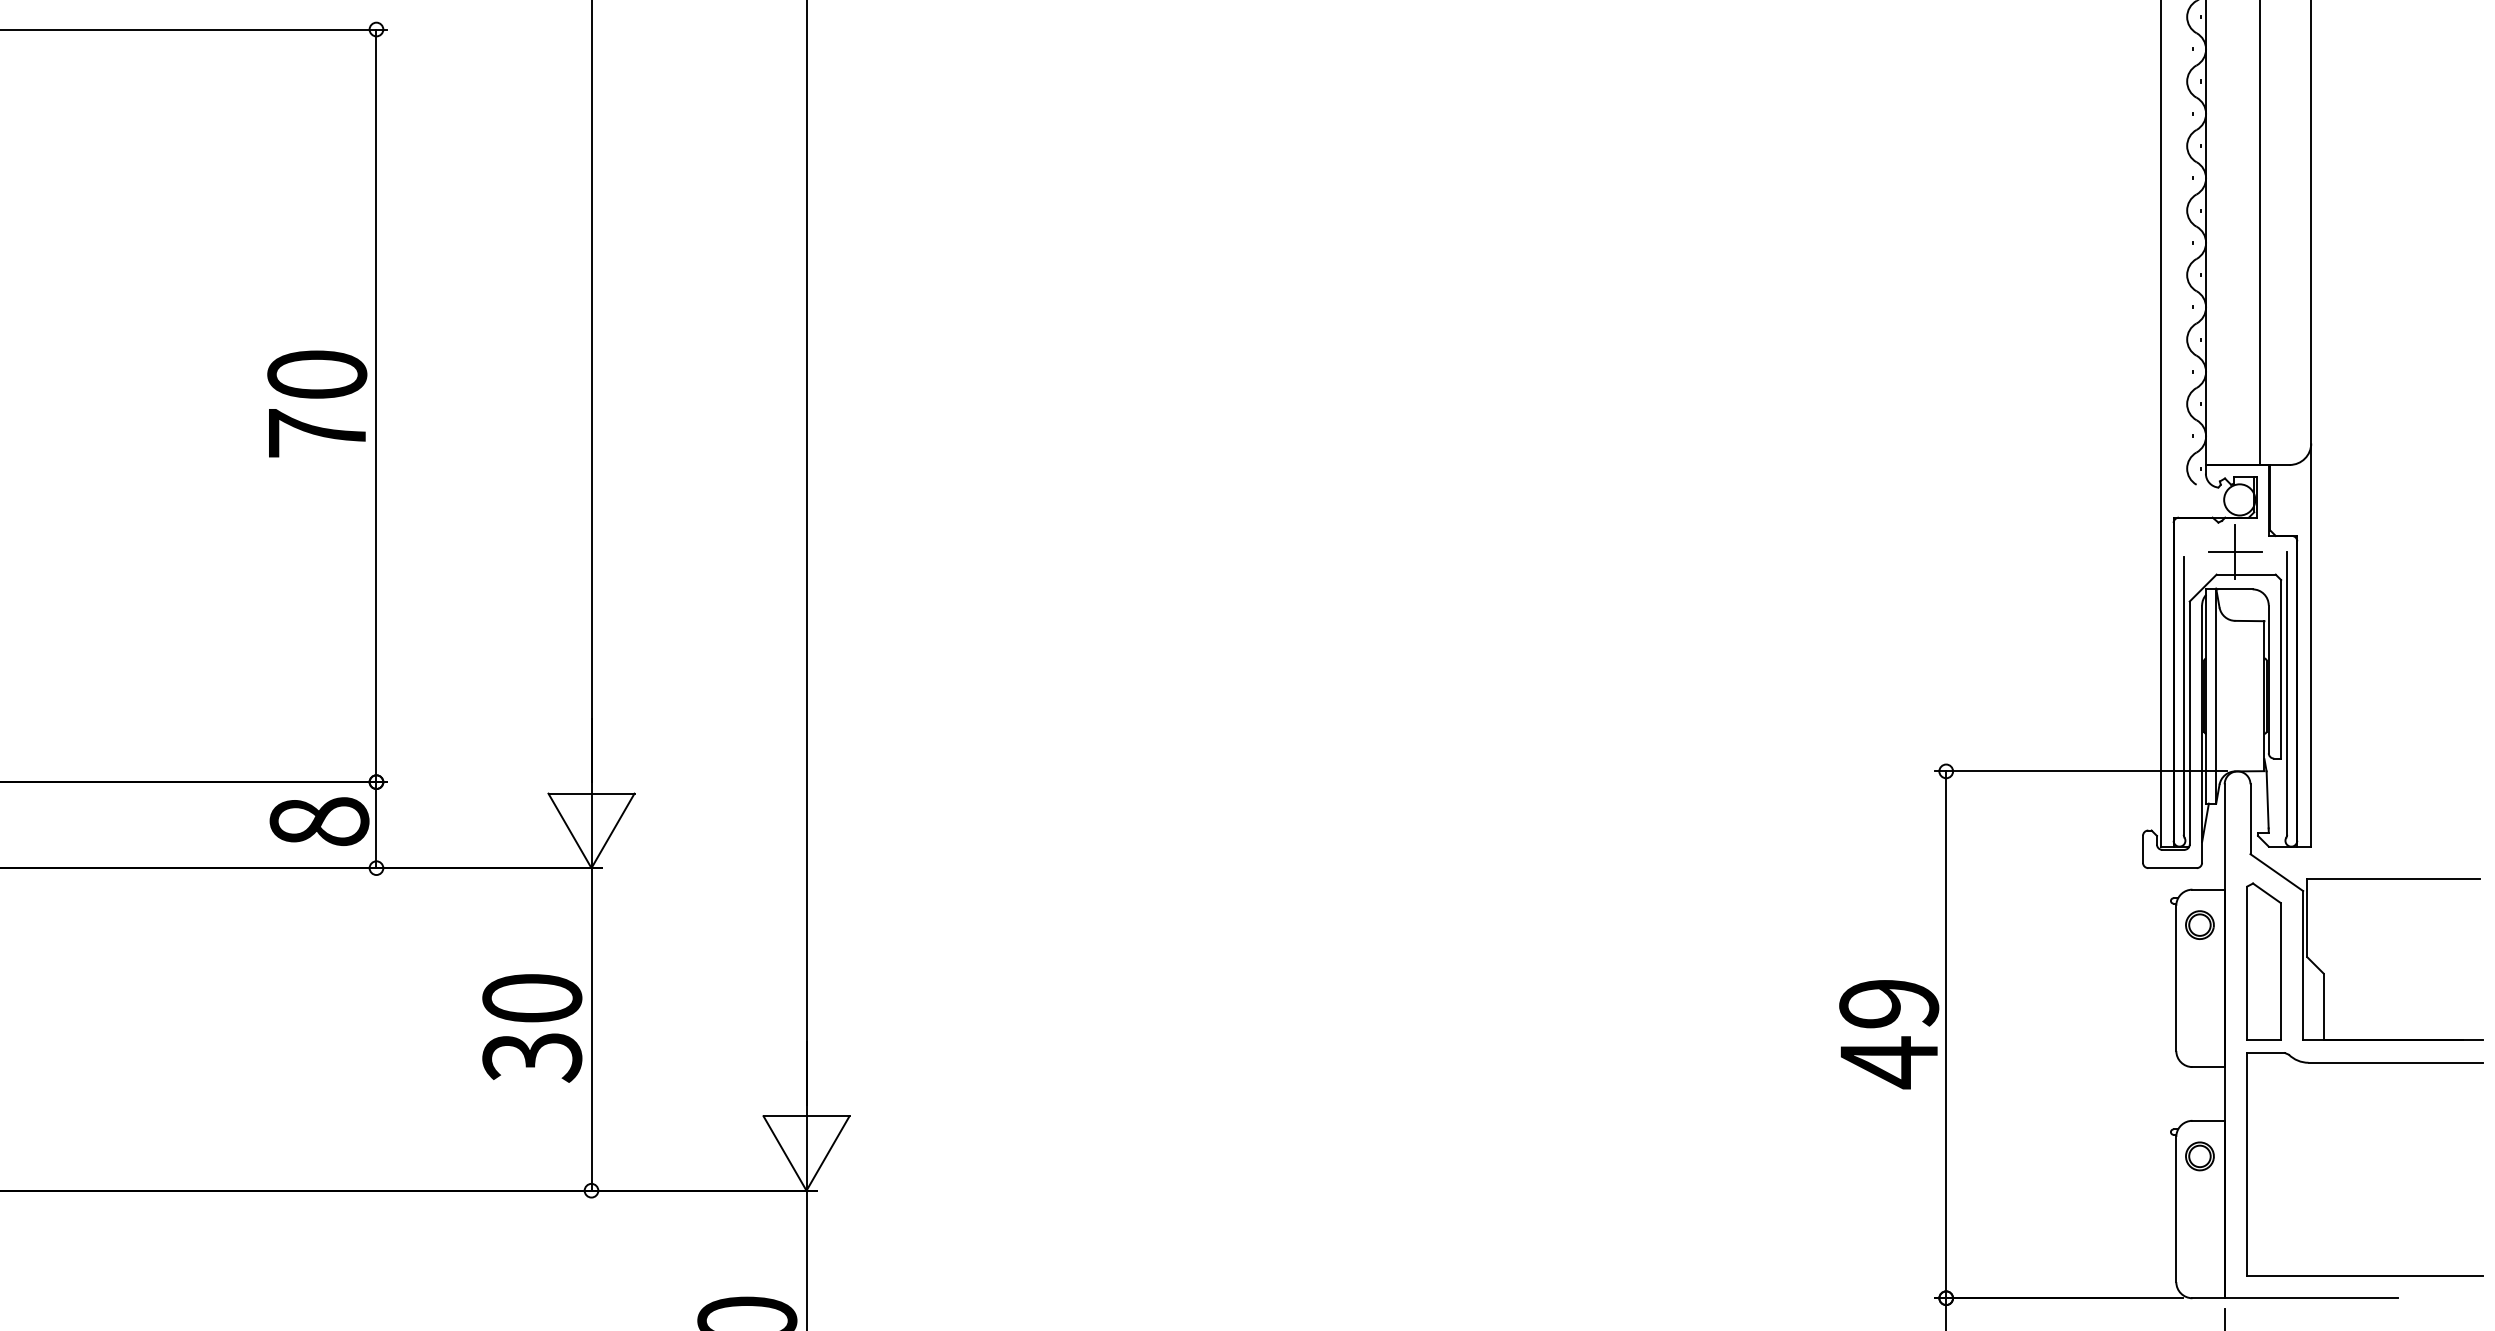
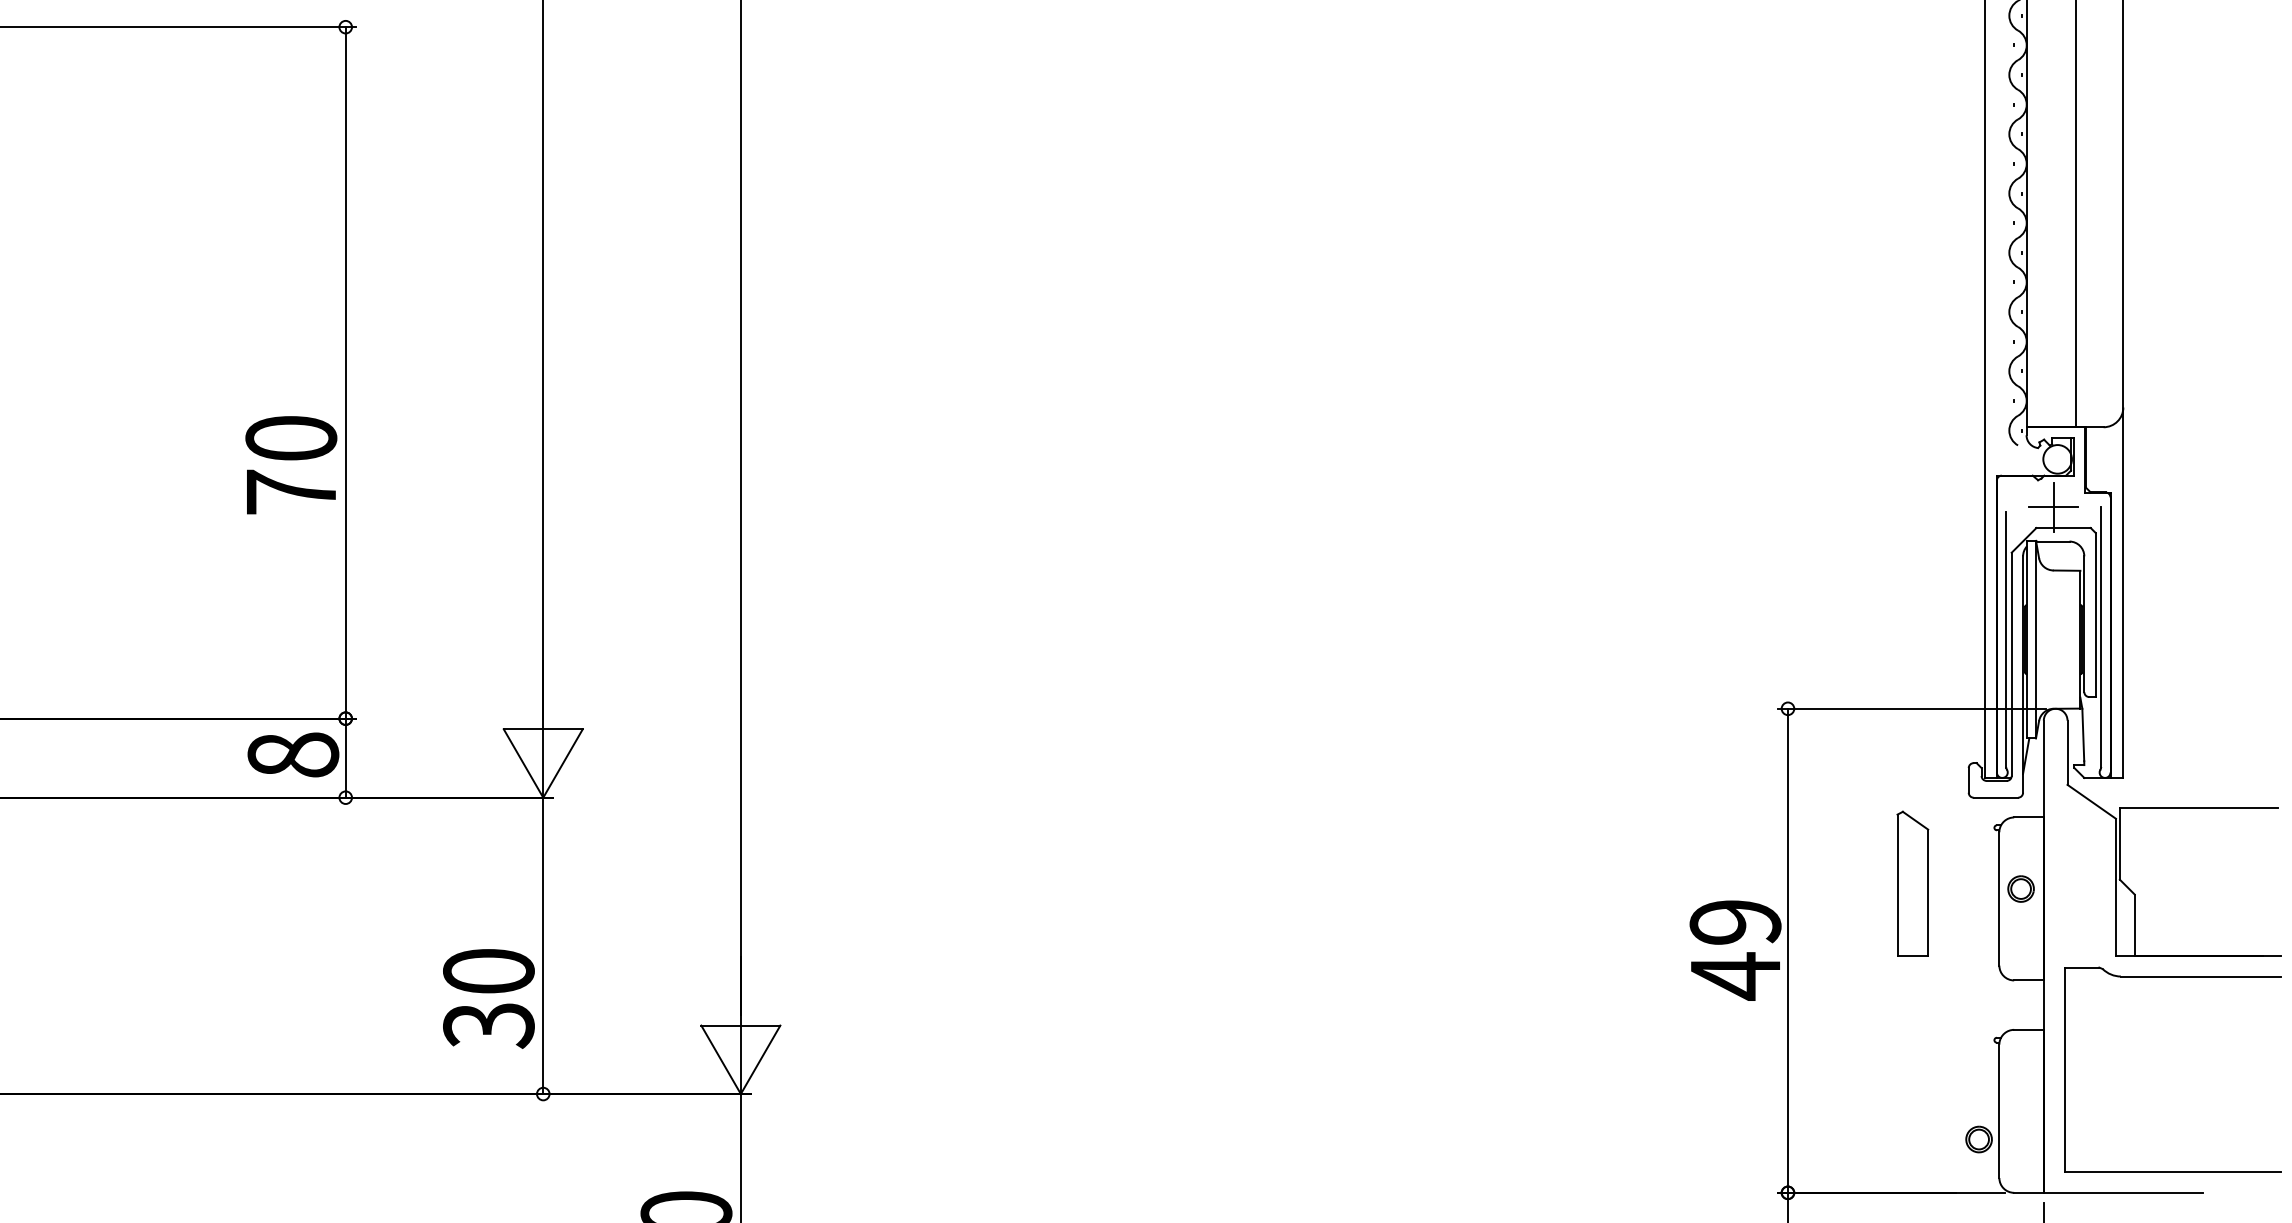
text: (317, 404) -> (291, 465), moved
part: (2199, 924) -> (2020, 888), moved
part: (2263, 961) -> (1912, 883), moved
text: (531, 1027) -> (488, 998), moved
part: (2199, 1156) -> (1978, 1139), moved

